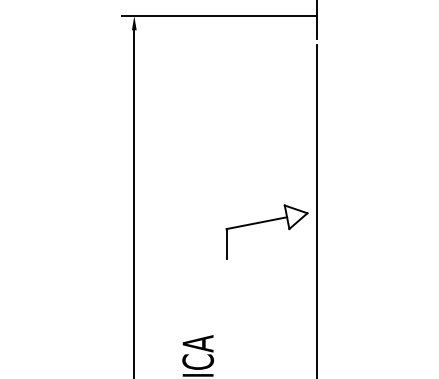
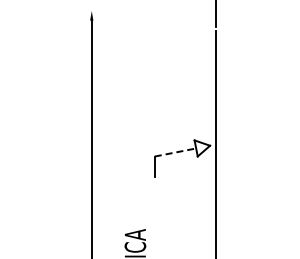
line: (218, 15) -> (149, 10), removed
line: (256, 223) -> (175, 152), solid -> dashed

